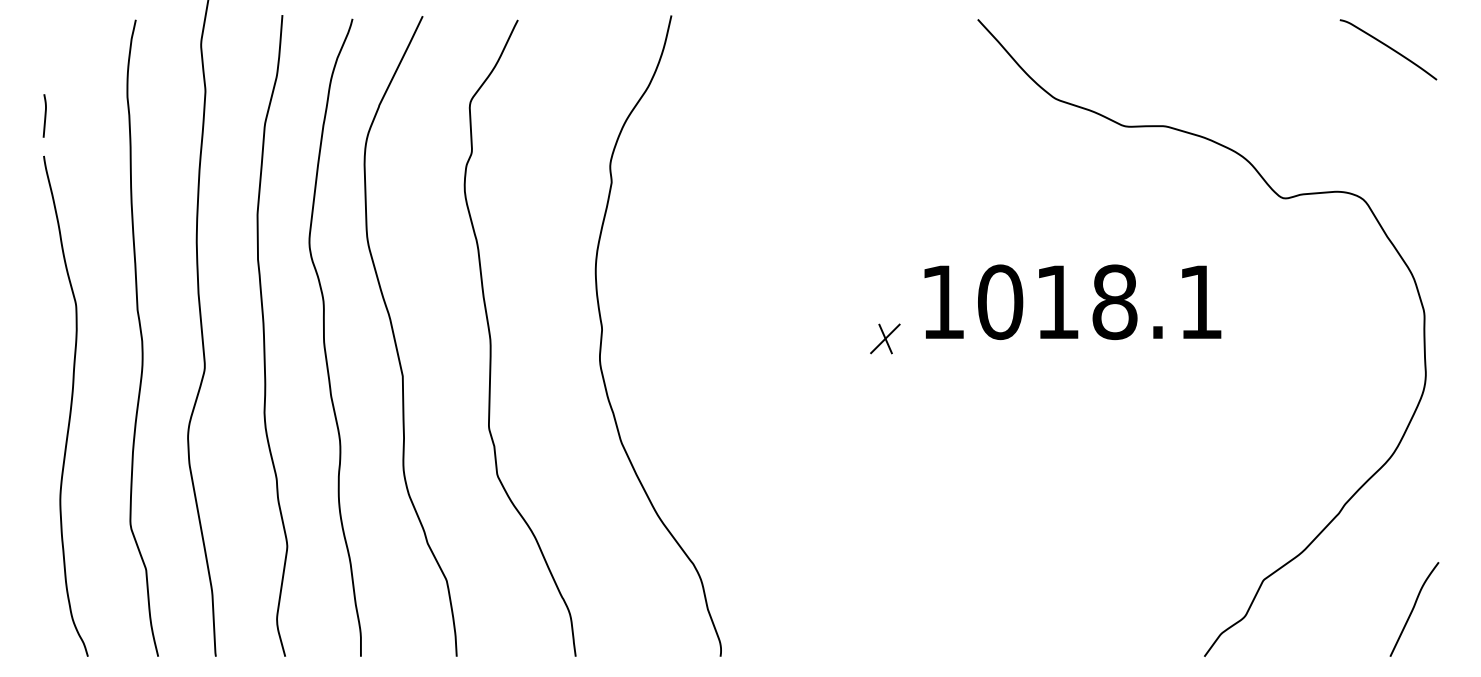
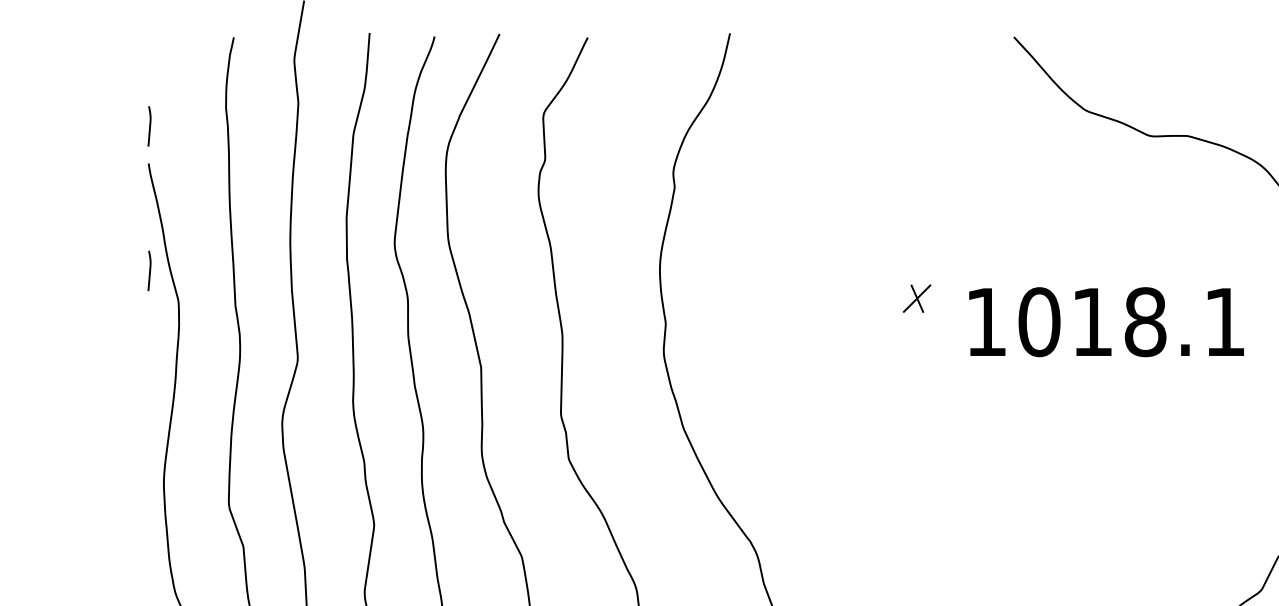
curve: (44, 271) -> (149, 270), added
text: (1072, 301) -> (1106, 321), moved
part: (885, 338) -> (917, 298), moved

